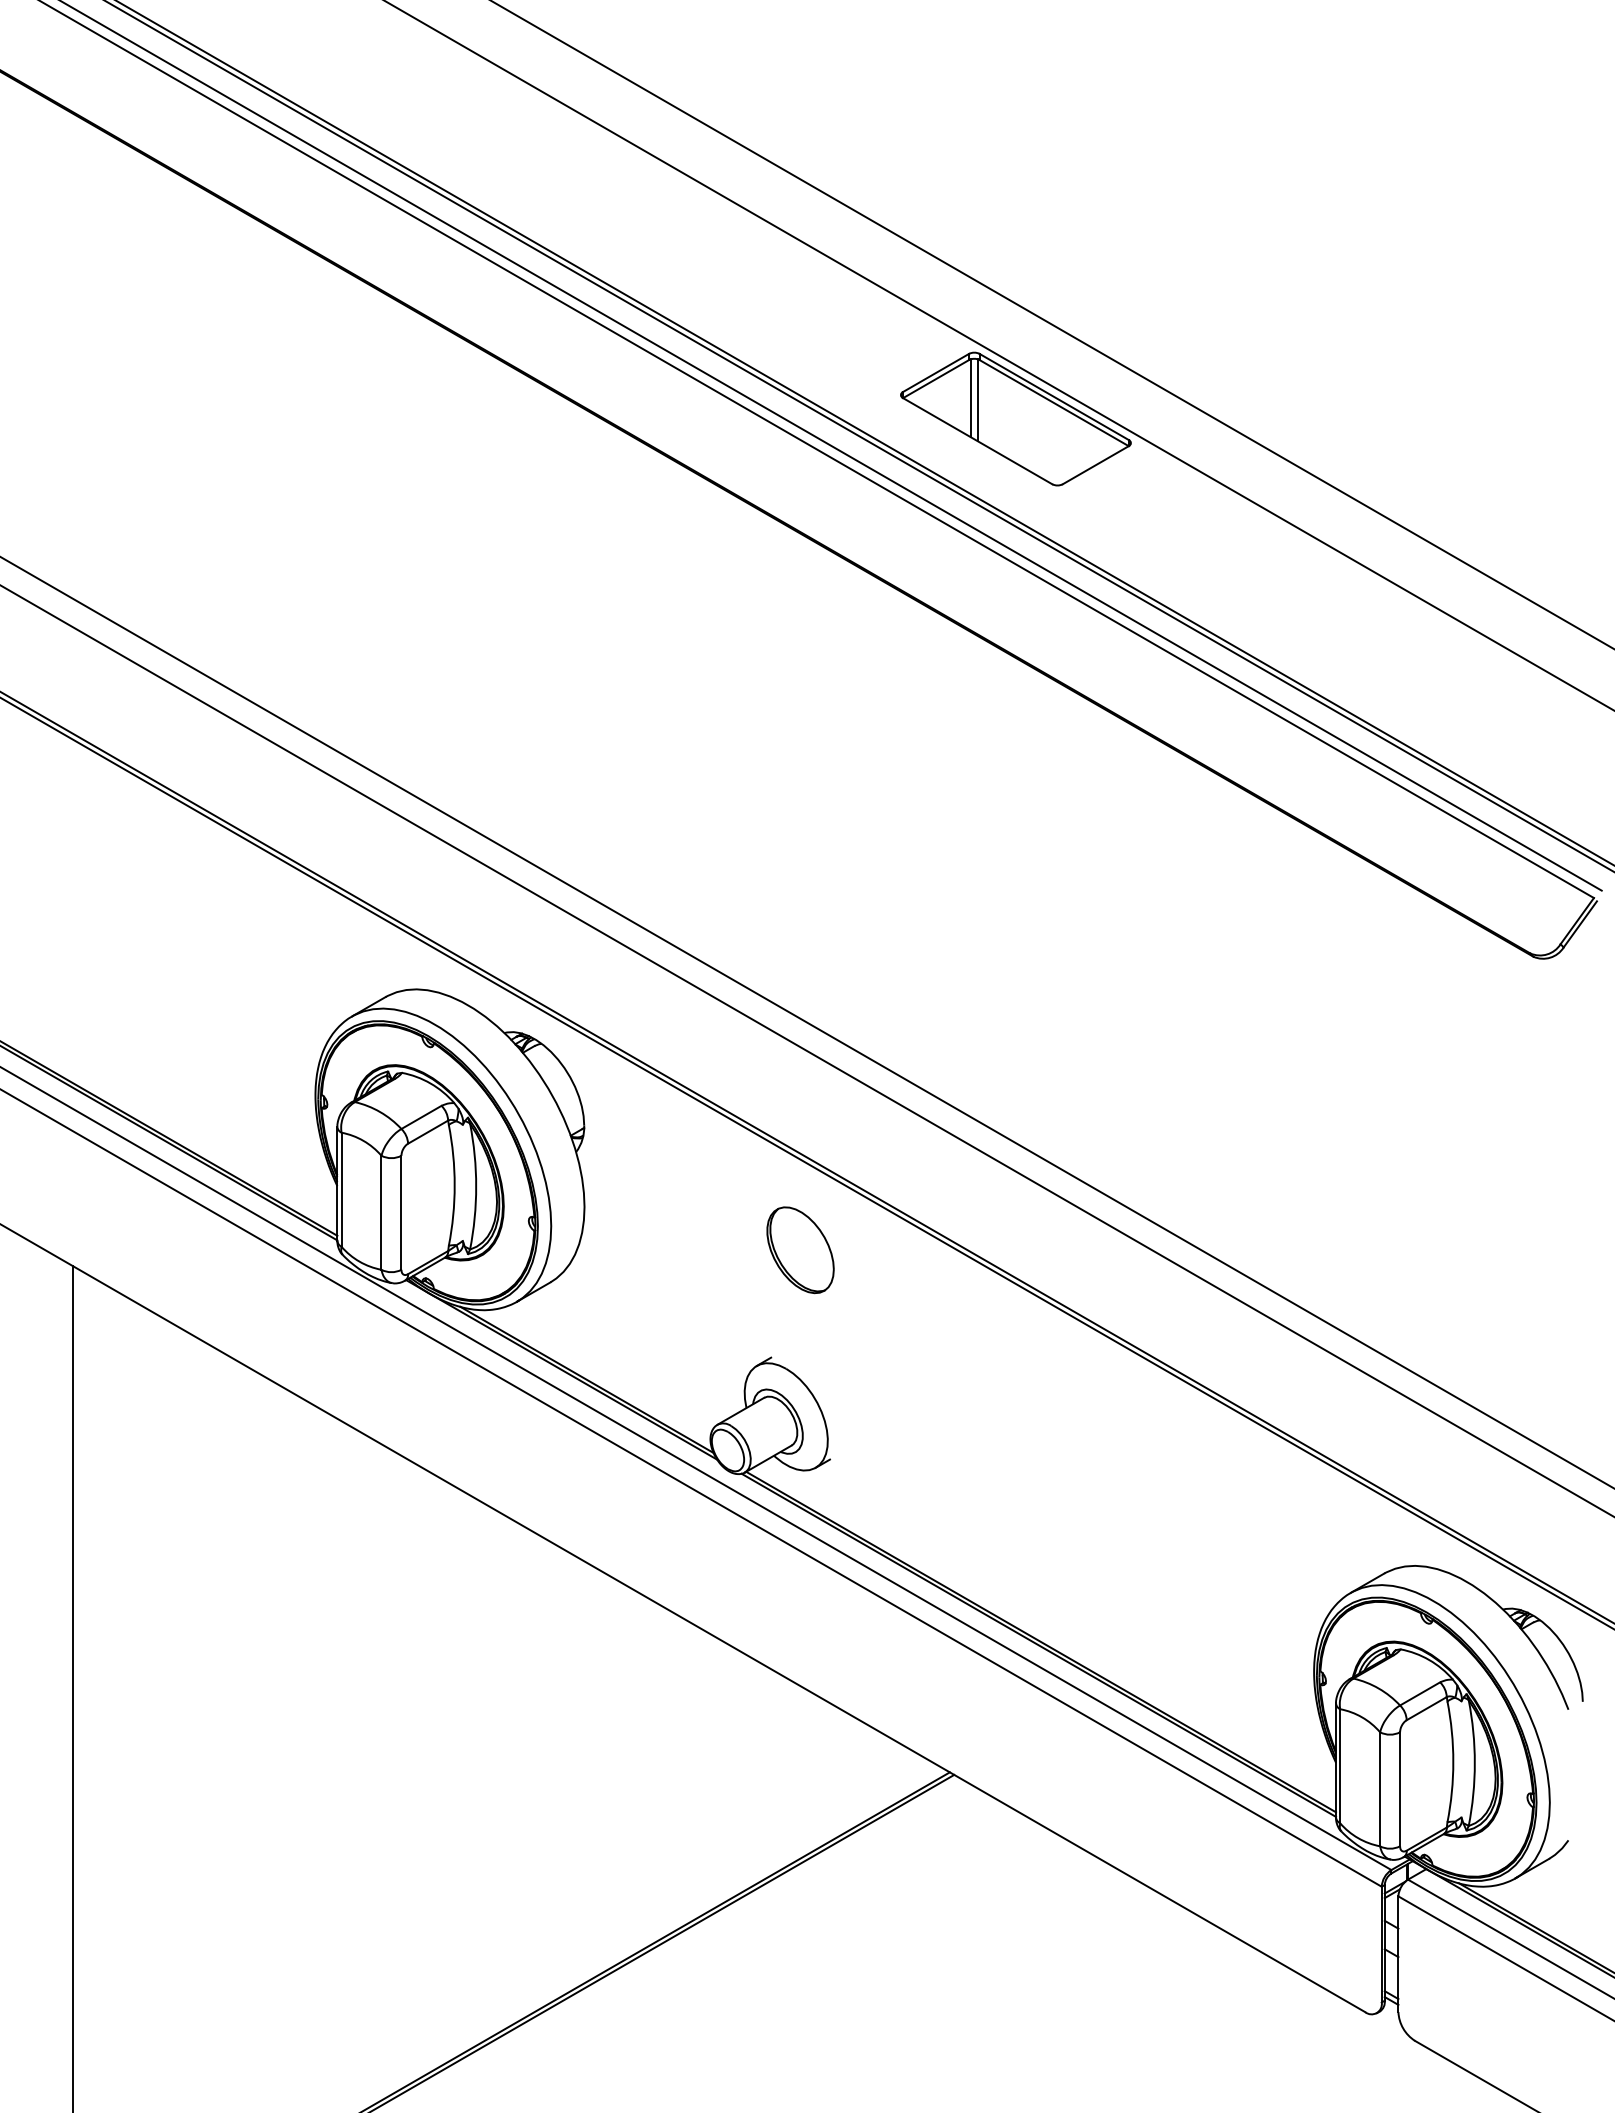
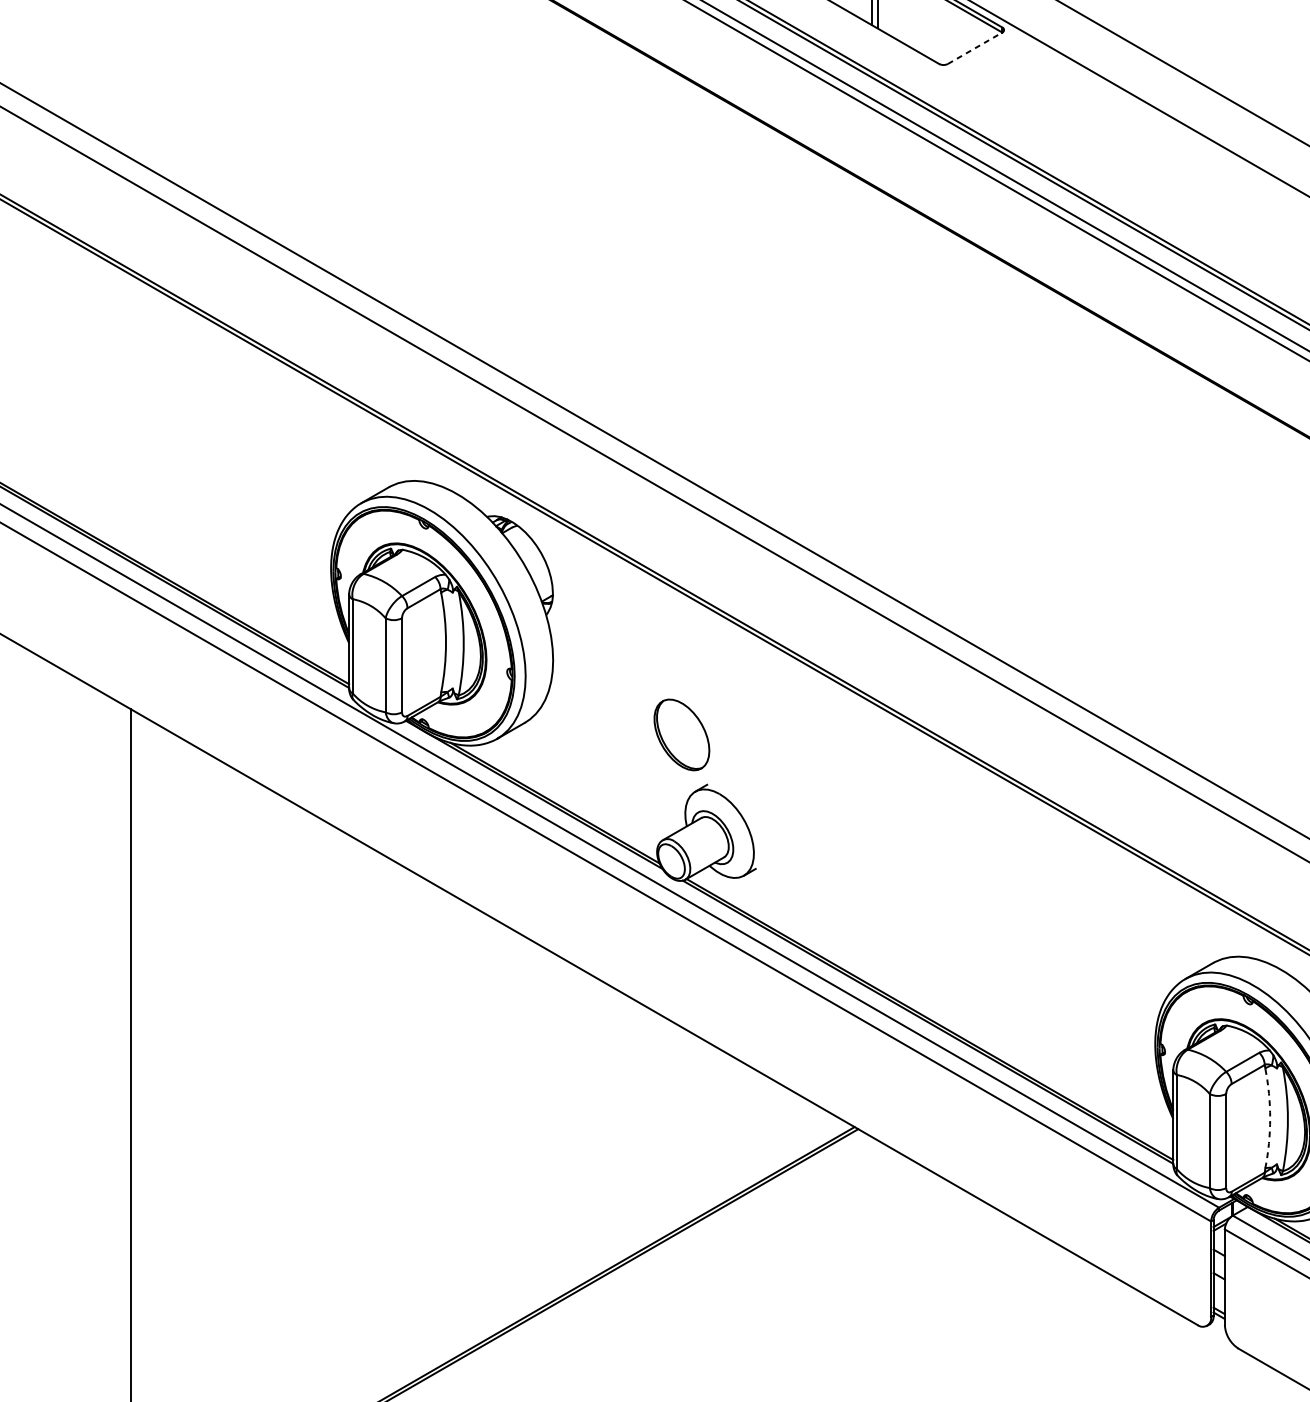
line: (1096, 464) -> (975, 47), solid -> dashed
part: (800, 1250) -> (681, 735), moved
arc: (1453, 1761) -> (1270, 1118), solid -> dashed

